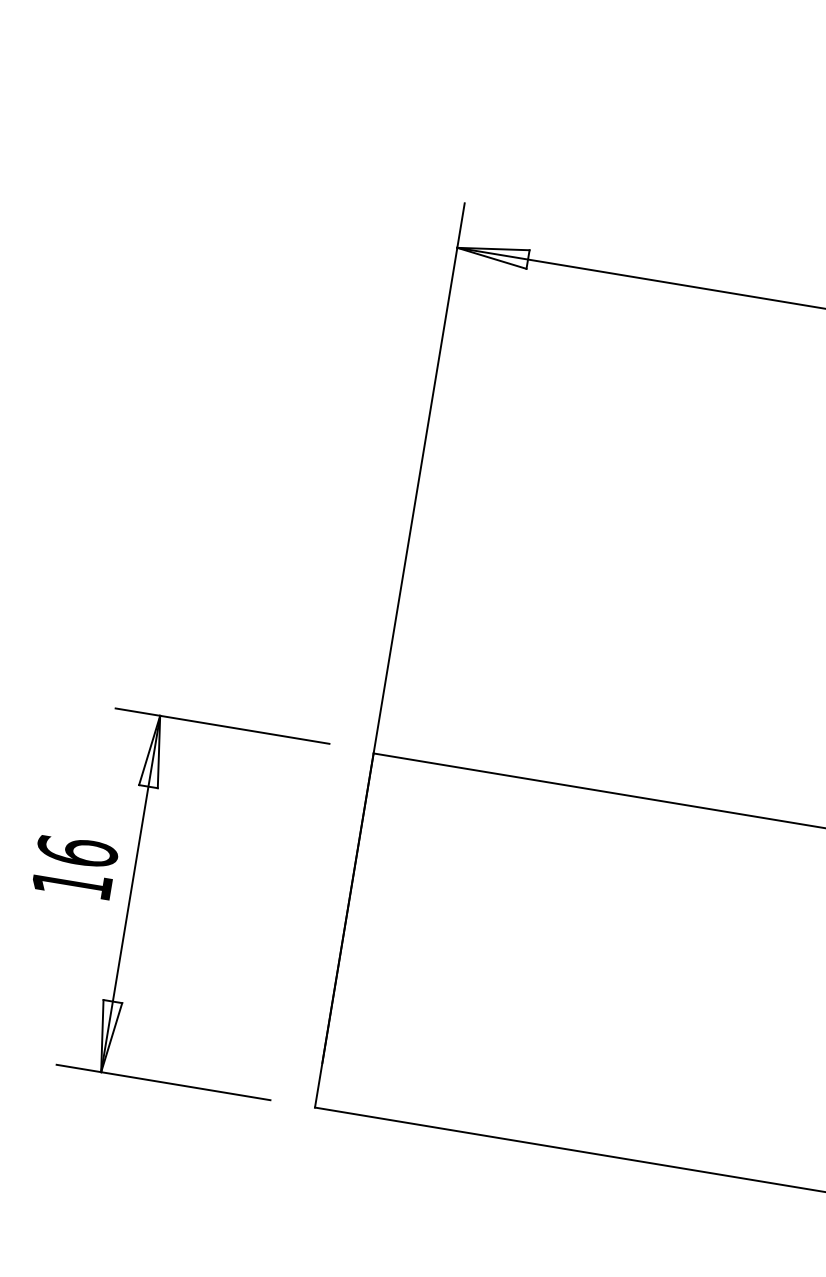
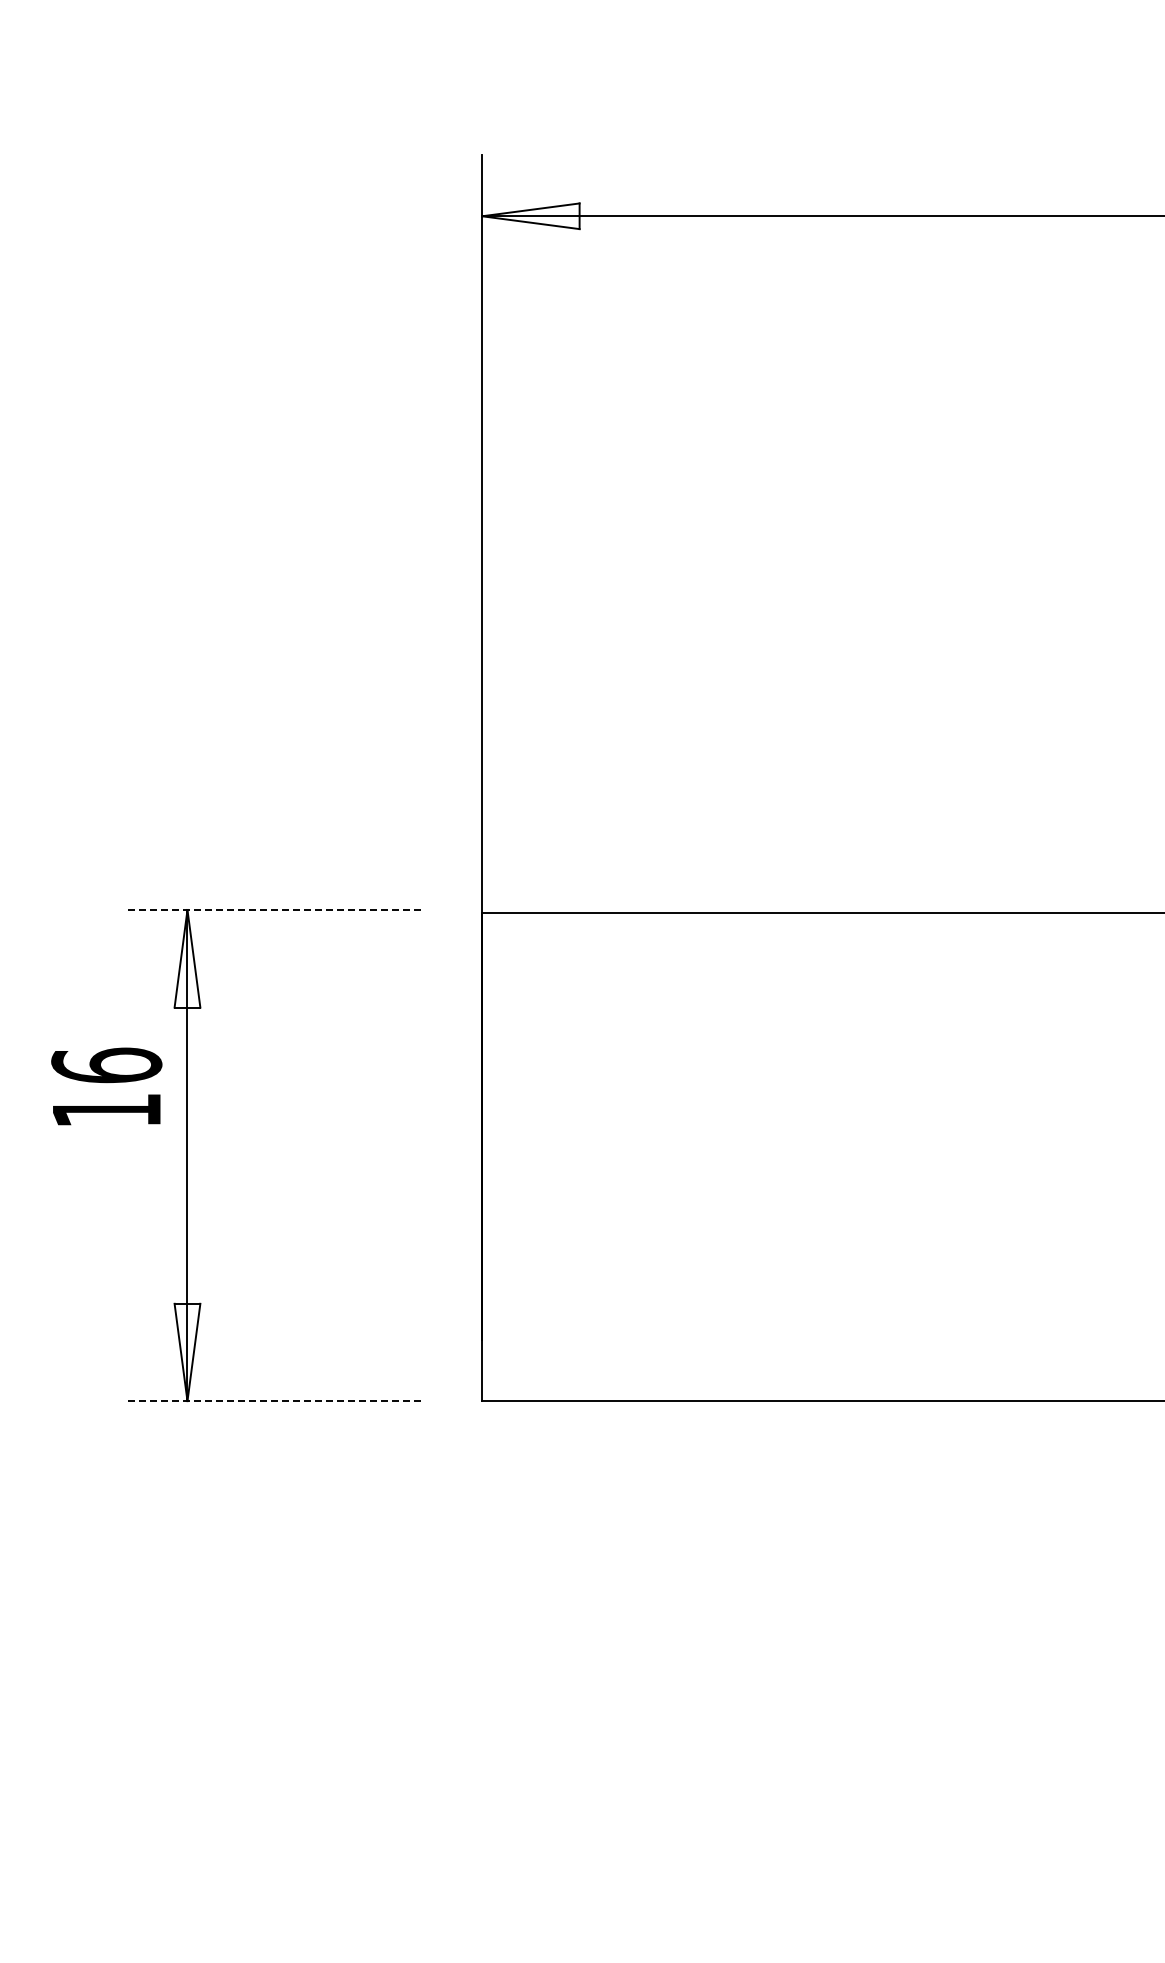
line: (221, 725) -> (272, 909), solid -> dashed
text: (74, 866) -> (106, 1086), moved
line: (162, 1082) -> (272, 1401), solid -> dashed

